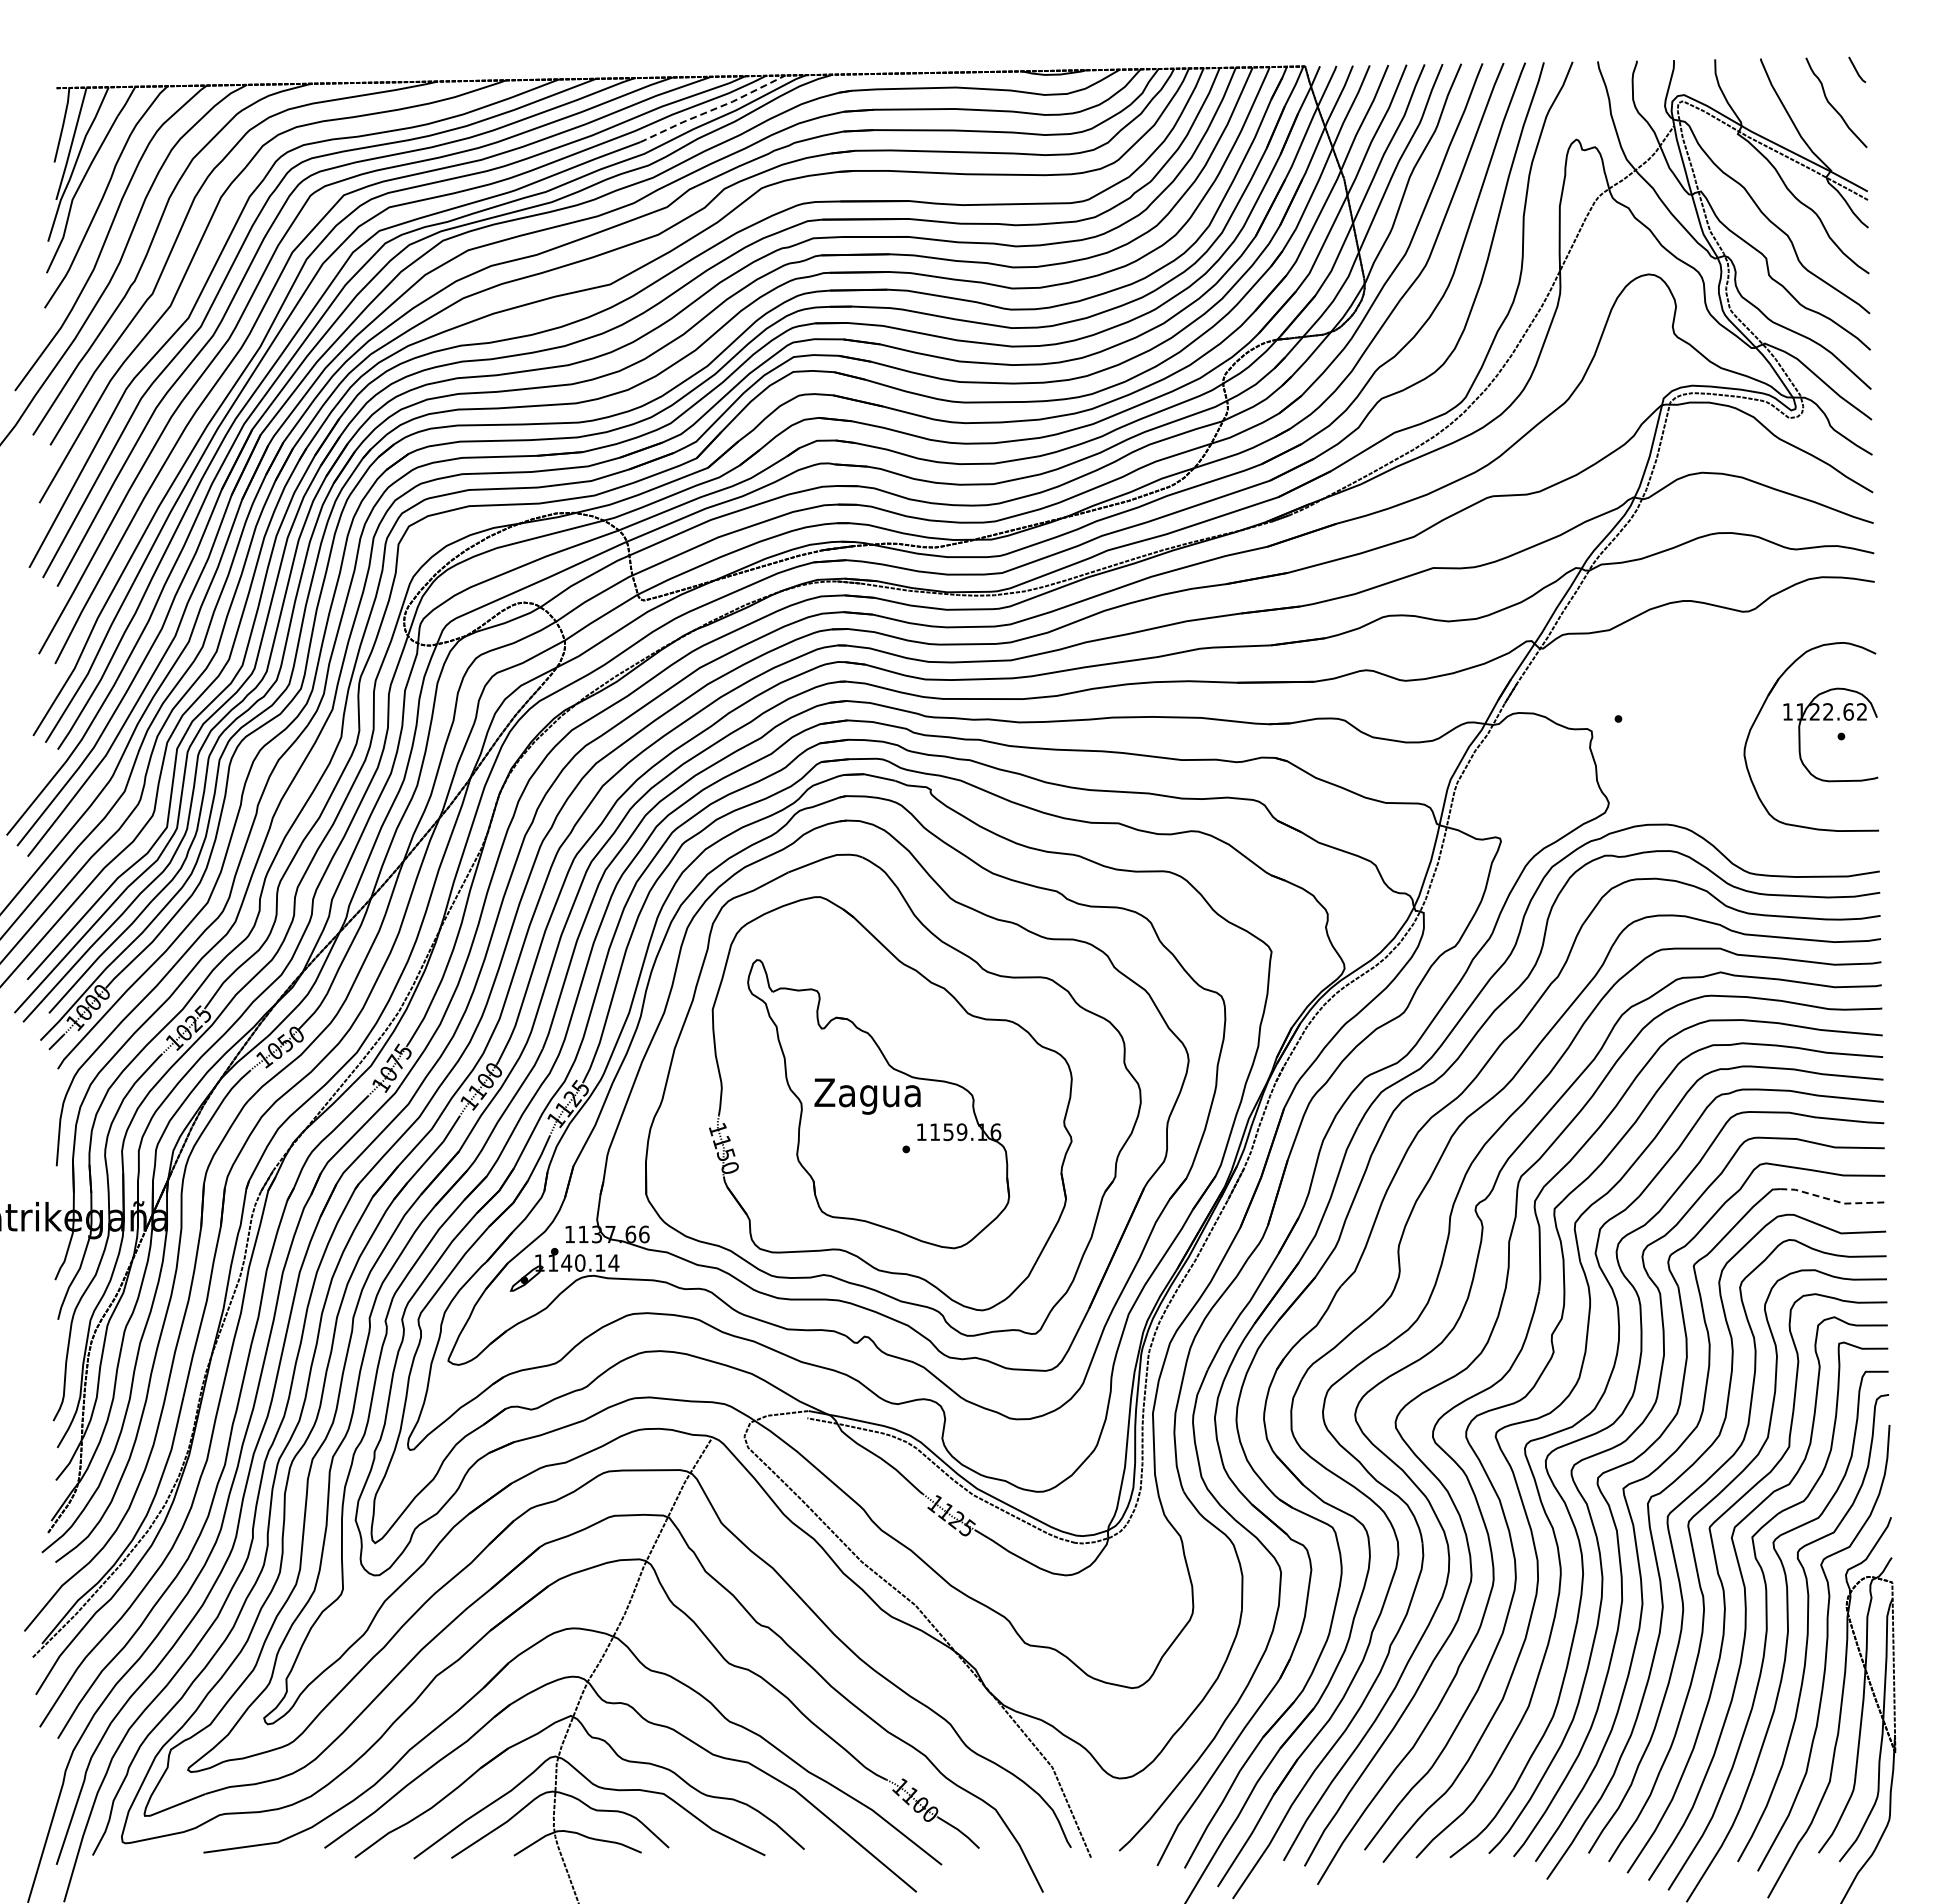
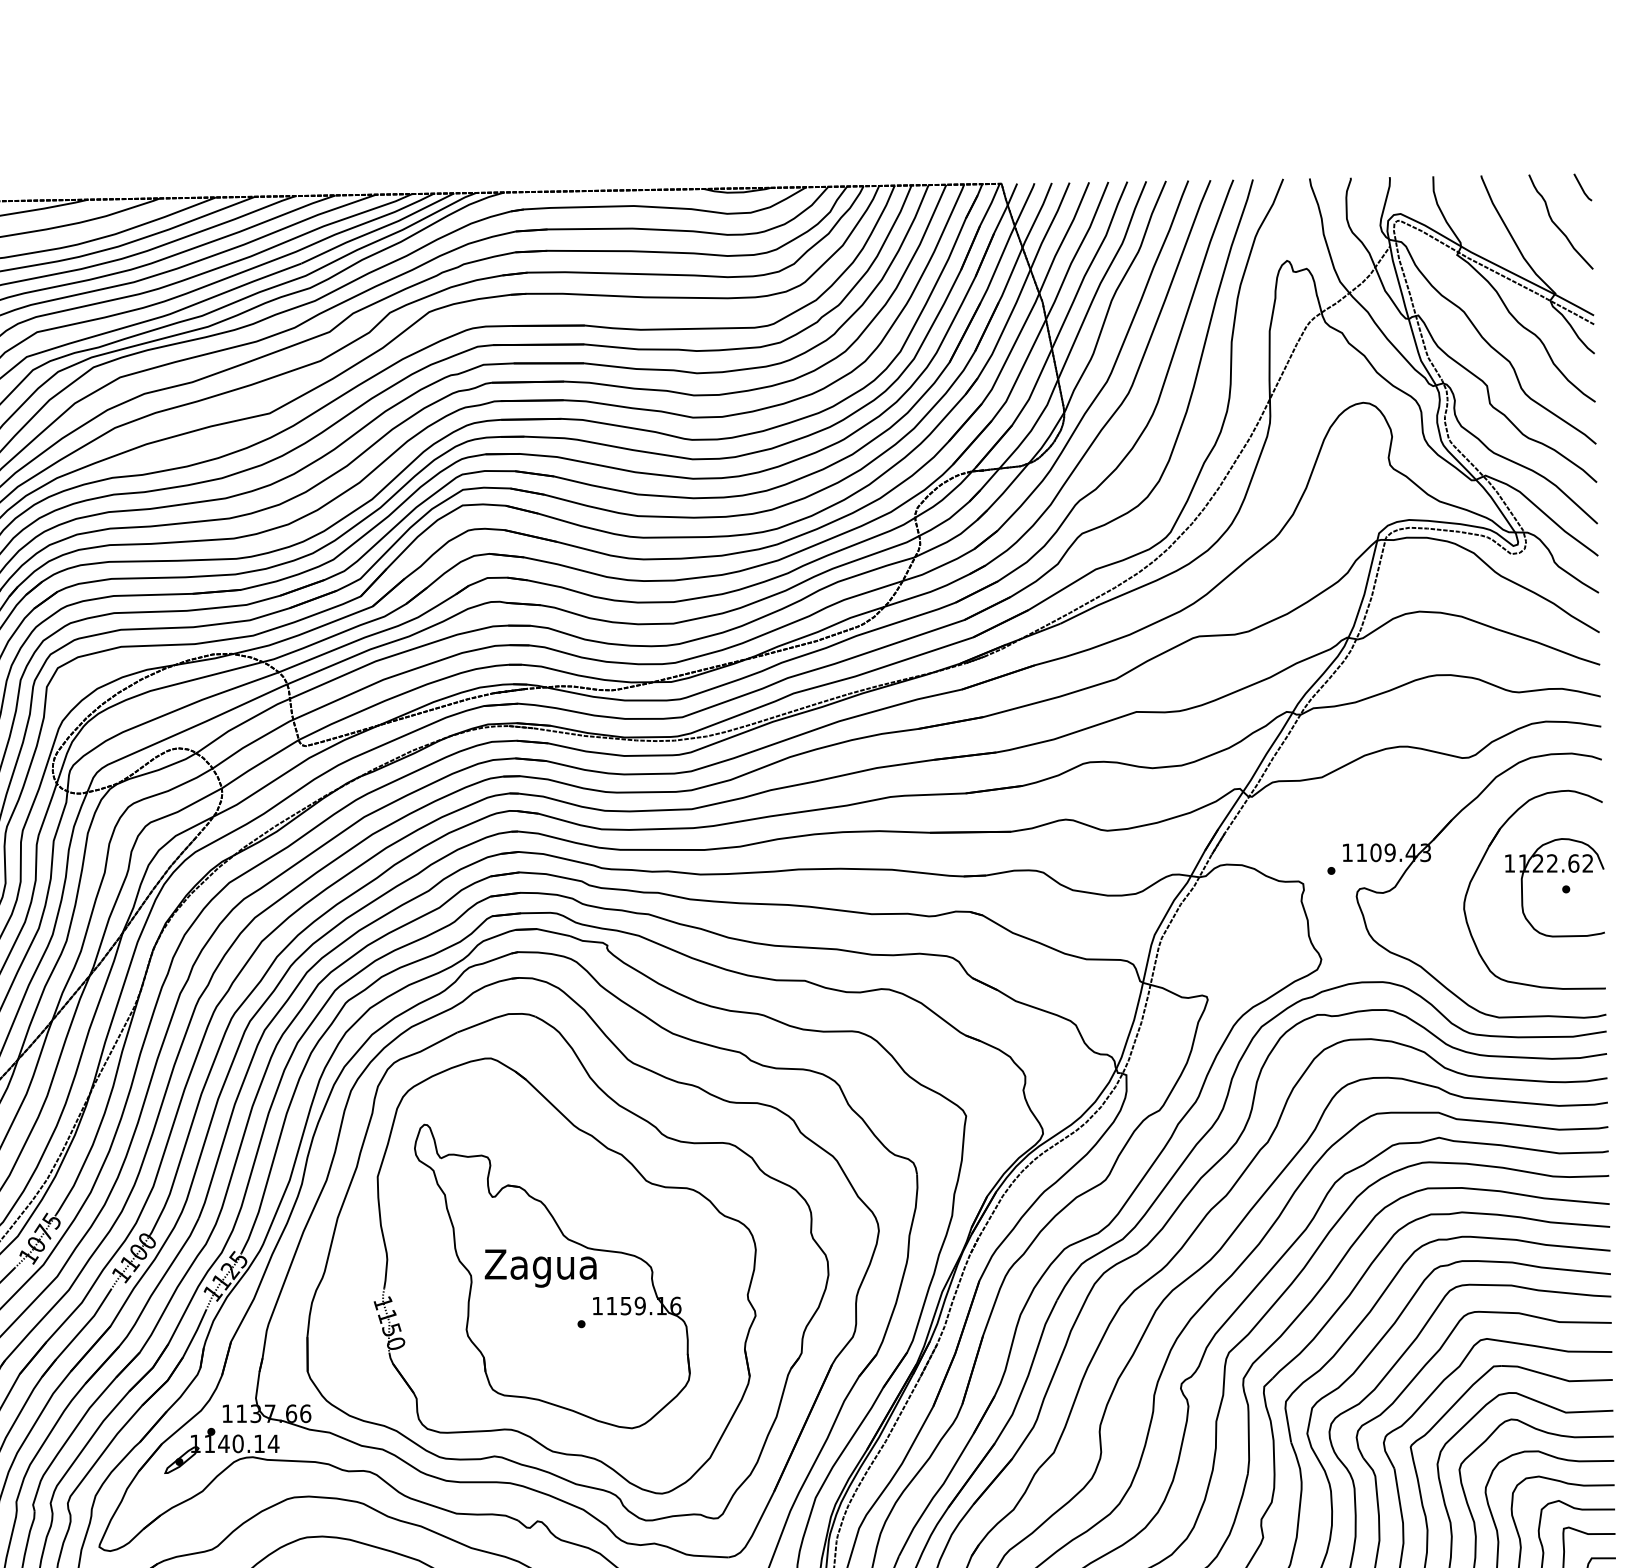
line: (713, 109) -> (378, 229), dashed -> solid
part: (1712, 708) -> (1430, 859), added
line: (1832, 1200) -> (1556, 1377), dashed -> solid

